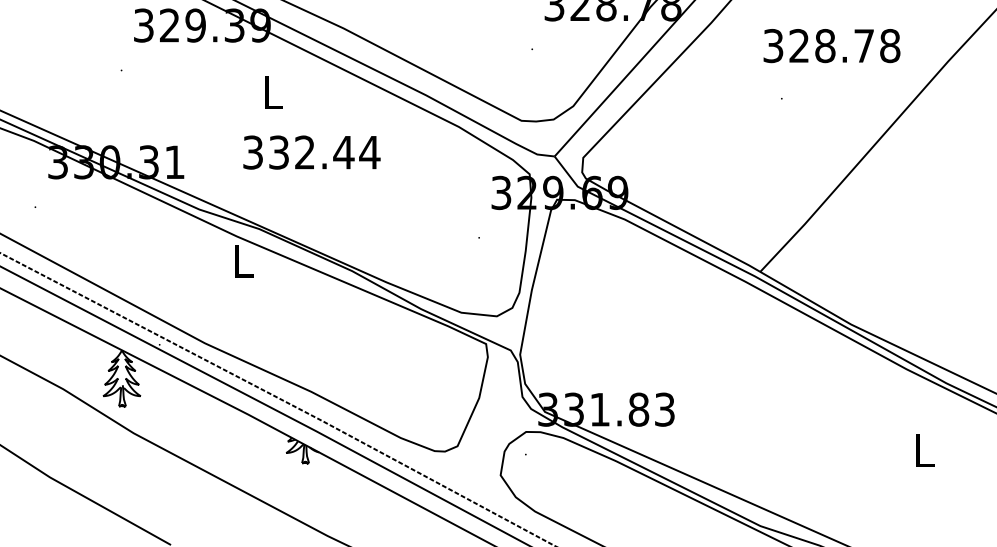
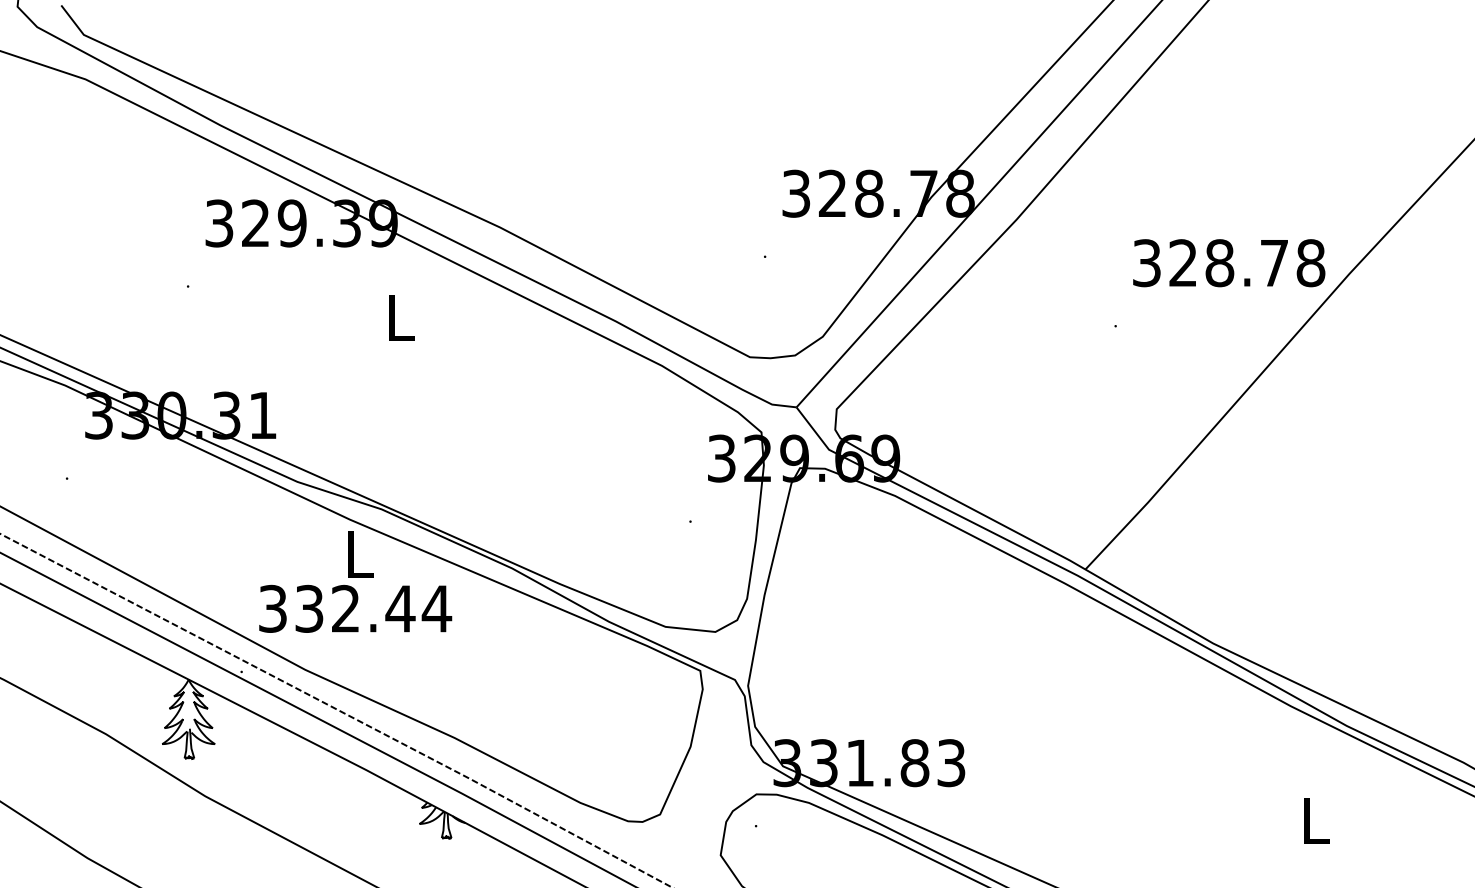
text: (832, 46) -> (1229, 263), moved
text: (311, 152) -> (355, 608), moved

